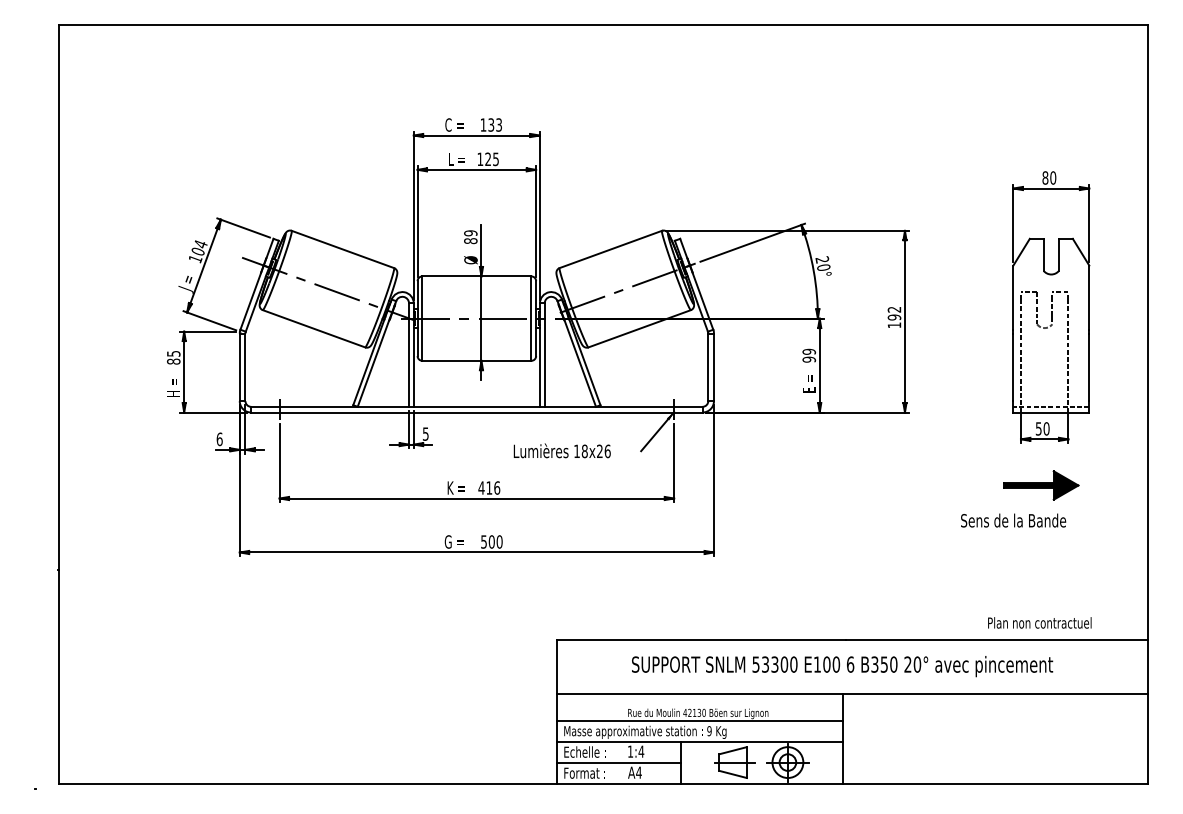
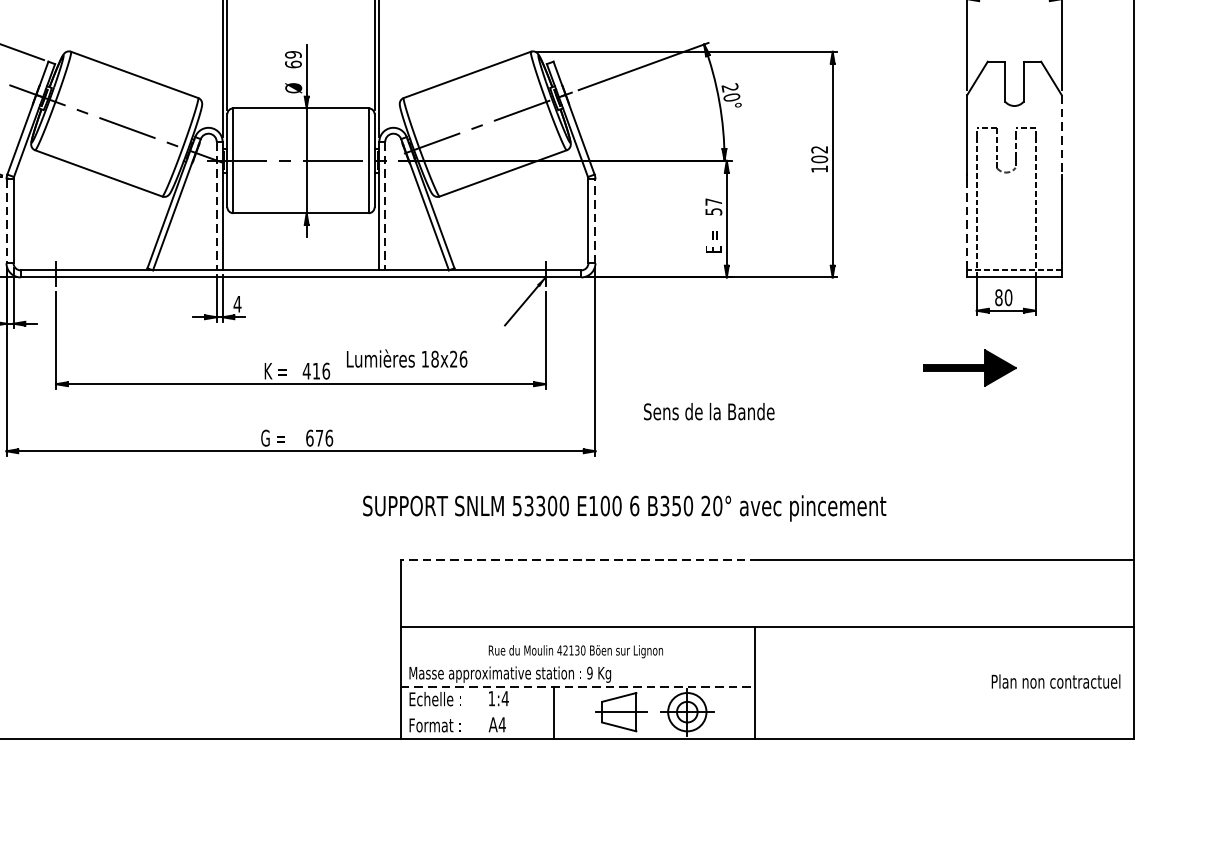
text: (470, 241) -> (293, 65), 89 -> 69
line: (1089, 298) -> (1061, 135), solid -> dashed
text: (894, 317) -> (819, 159), 192 -> 102
line: (409, 355) -> (217, 206), solid -> dashed
line: (544, 355) -> (384, 206), solid -> dashed
text: (809, 355) -> (714, 206), 99 -> 57
line: (239, 367) -> (6, 221), solid -> dashed
line: (713, 367) -> (594, 221), solid -> dashed
line: (1013, 367) -> (967, 221), solid -> dashed
text: (1038, 428) -> (998, 297), 50 -> 80
text: (425, 433) -> (237, 303), 5 -> 4
text: (561, 450) -> (406, 358), moved
part: (1041, 485) -> (969, 368), moved
text: (1013, 520) -> (709, 411), moved
text: (491, 541) -> (319, 437), 500 -> 676
text: (1039, 622) -> (1055, 681), moved
line: (700, 639) -> (578, 559), solid -> dashed
text: (842, 666) -> (624, 508), moved
line: (699, 721) -> (577, 661), removed
line: (699, 742) -> (577, 687), solid -> dashed
line: (618, 763) -> (476, 713), removed

